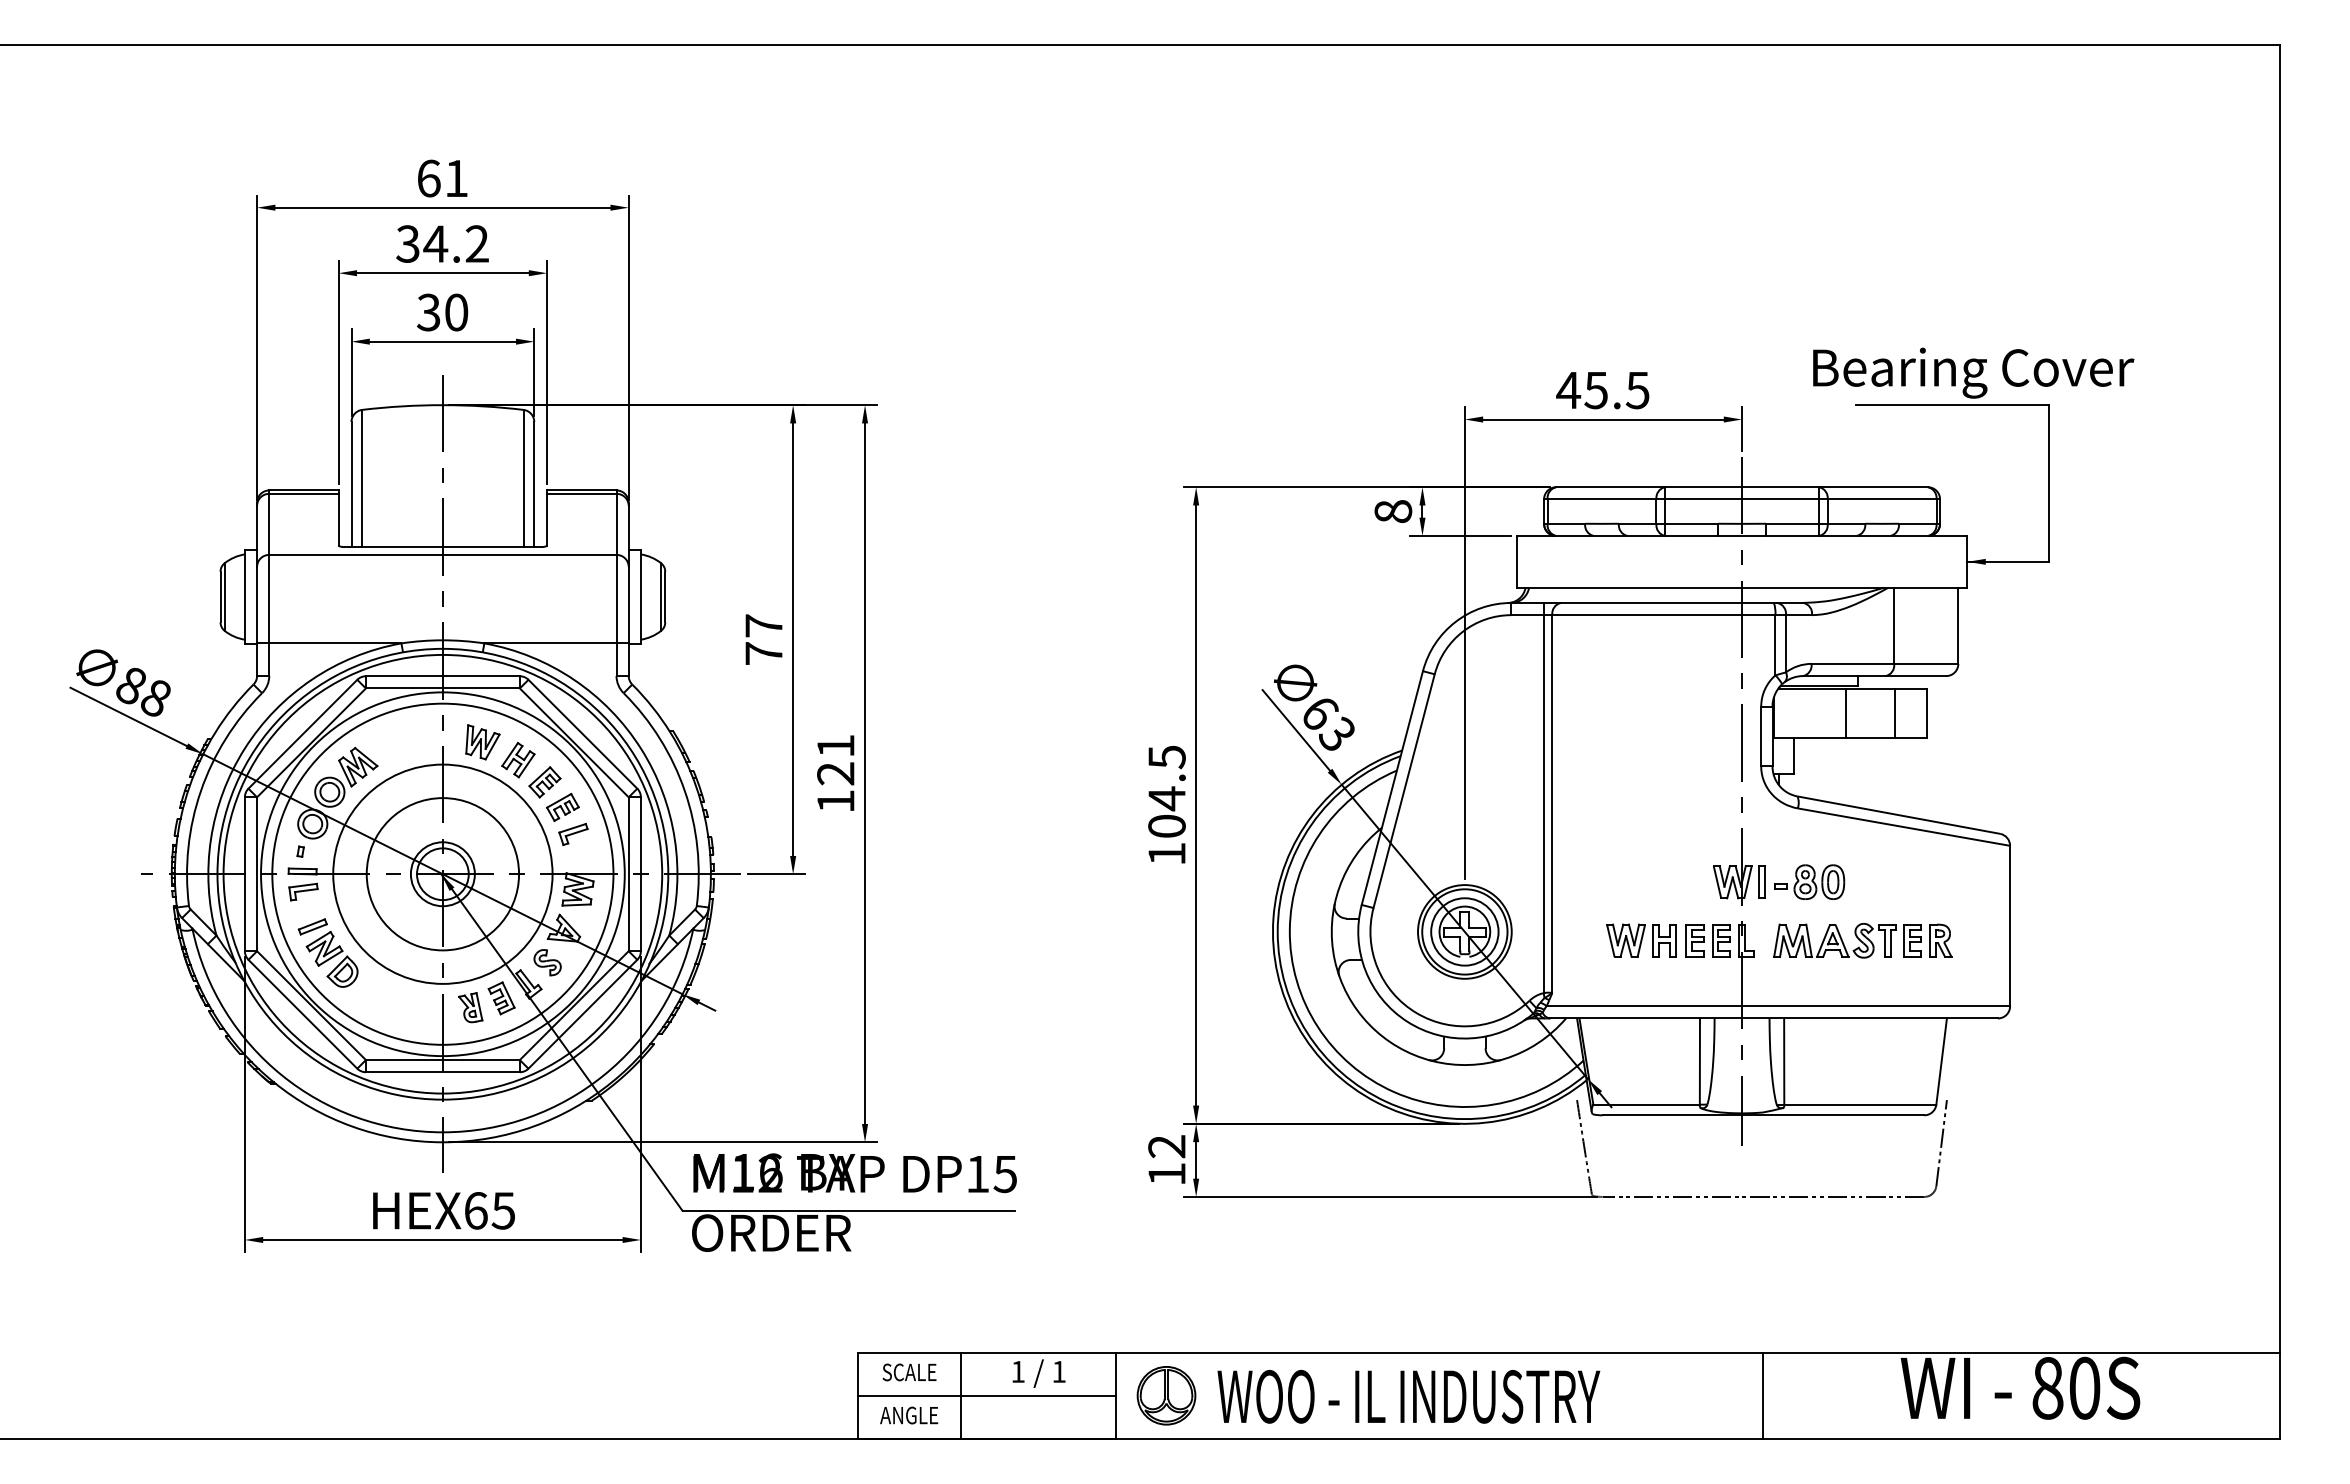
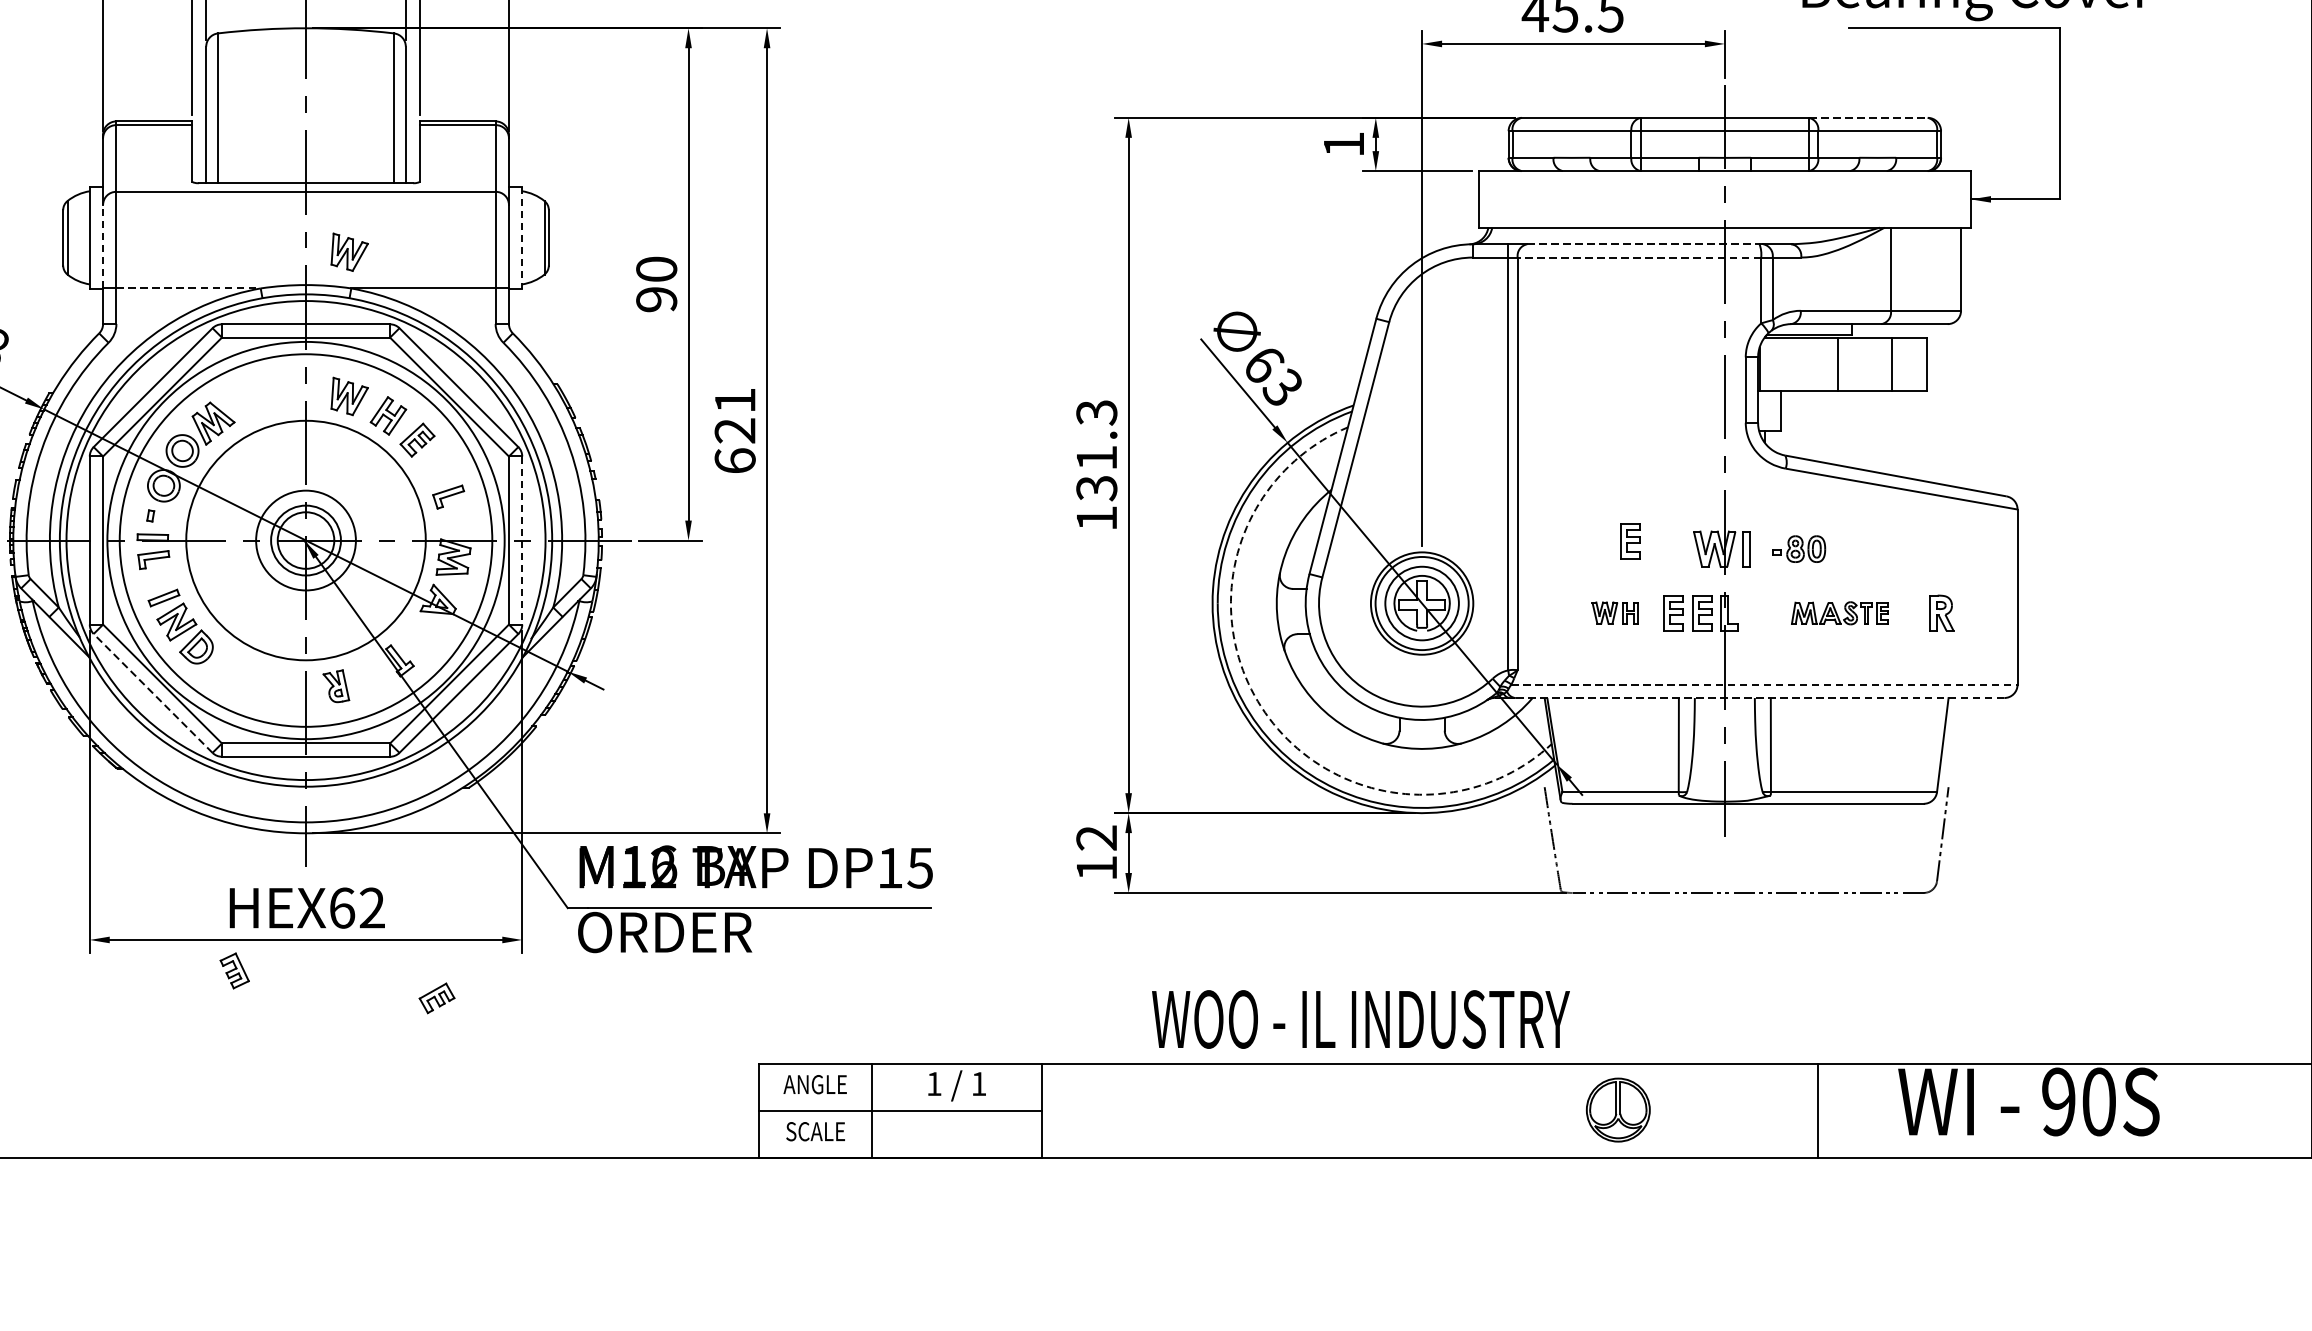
line: (1873, 487) -> (1868, 118), solid -> dashed
text: (1393, 511) -> (1344, 144), 8 -> 1
line: (640, 597) -> (521, 238), solid -> dashed
line: (1667, 602) -> (1643, 243), solid -> dashed
line: (257, 604) -> (103, 245), solid -> dashed
part: (482, 610) -> (349, 252), added
line: (1663, 615) -> (1639, 257), solid -> dashed
text: (763, 639) -> (656, 284), 77 -> 90
line: (335, 643) -> (188, 288), solid -> dashed
text: (1166, 791) -> (1096, 450), 104.5 -> 131.3
text: (835, 800) -> (734, 460), 121 -> 621
part: (562, 806) -> (436, 997), moved
circle: (442, 874) -> (305, 540), size x0.6
line: (640, 874) -> (521, 540), solid -> dashed
part: (1655, 874) -> (1630, 540), added
part: (1809, 881) -> (1798, 548), size x0.7
part: (1641, 940) -> (1615, 612), size x0.6
part: (1847, 940) -> (1839, 612), size x0.6
part: (547, 962) -> (420, 636), removed
part: (501, 998) -> (234, 971), moved
line: (1778, 1006) -> (1764, 684), solid -> dashed
line: (302, 1014) -> (152, 693), solid -> dashed
line: (1774, 1018) -> (1760, 698), solid -> dashed
arc: (1317, 1026) -> (1261, 706), solid -> dashed
text: (503, 1210) -> (372, 907), HEX65 -> HEX62
text: (909, 1372) -> (815, 1084), SCALE -> ANGLE
text: (2047, 1387) -> (2058, 1101), 80S -> 90S
part: (1166, 1395) -> (1618, 1109), moved
text: (1408, 1396) -> (1360, 1019), moved
line: (1762, 1396) -> (1818, 1110), moved
text: (909, 1415) -> (815, 1131), ANGLE -> SCALE

